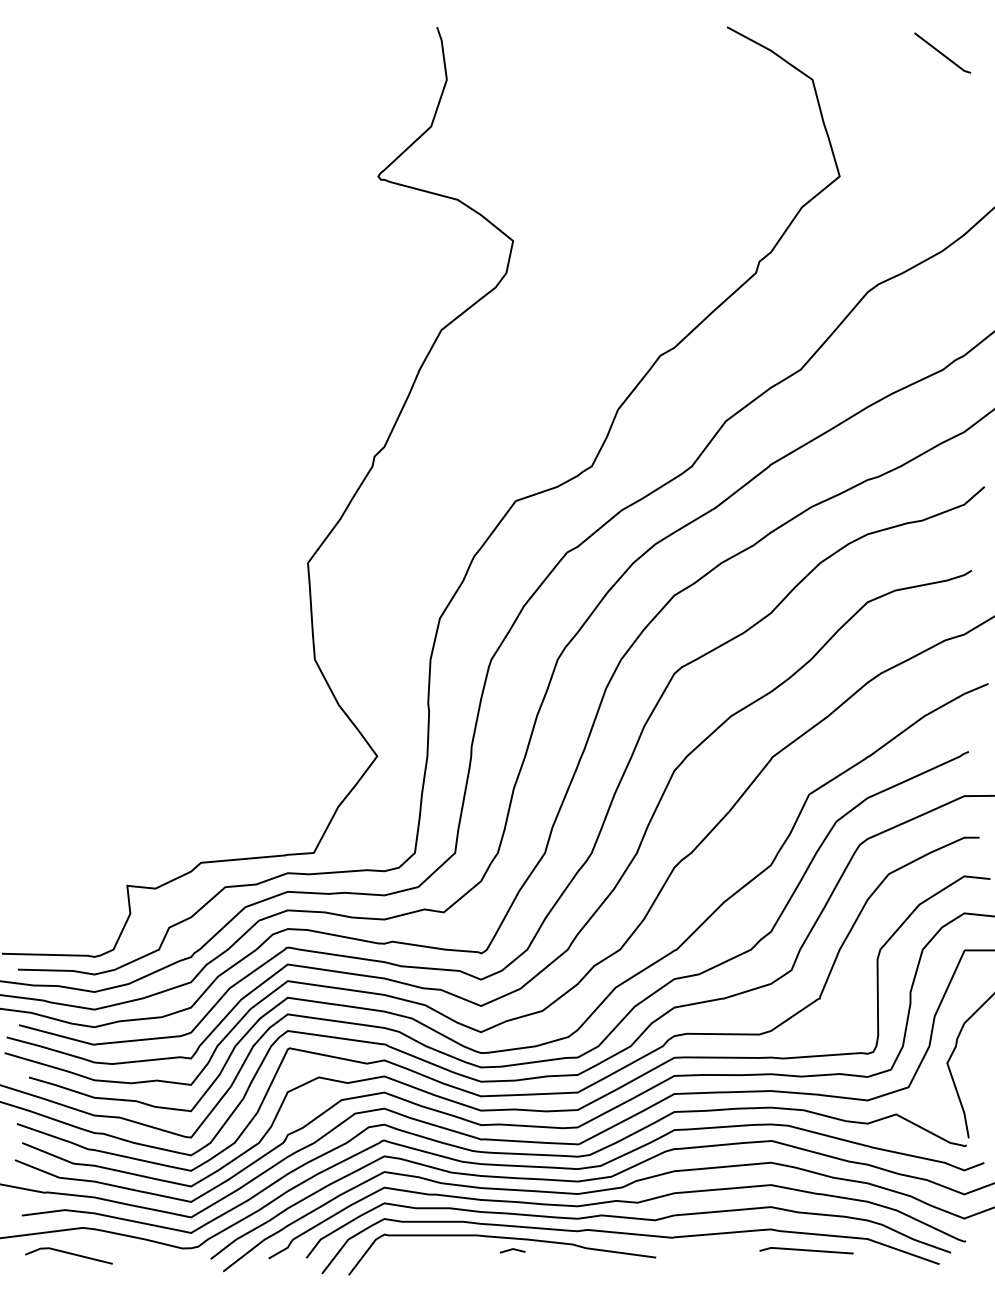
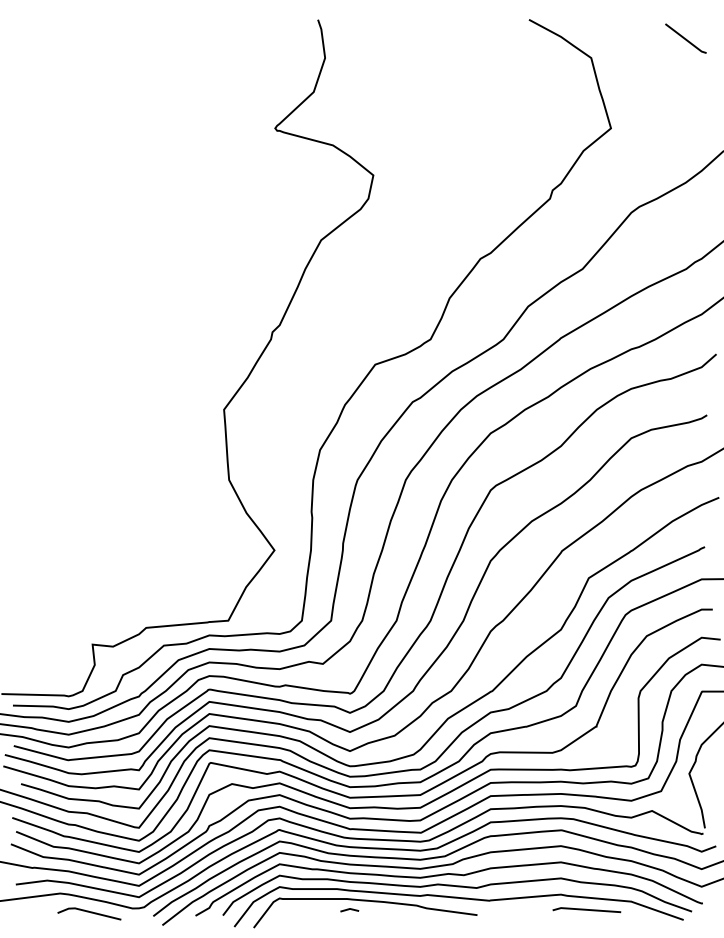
line: (512, 1250) -> (349, 909), moved
line: (69, 1254) -> (89, 912), moved

